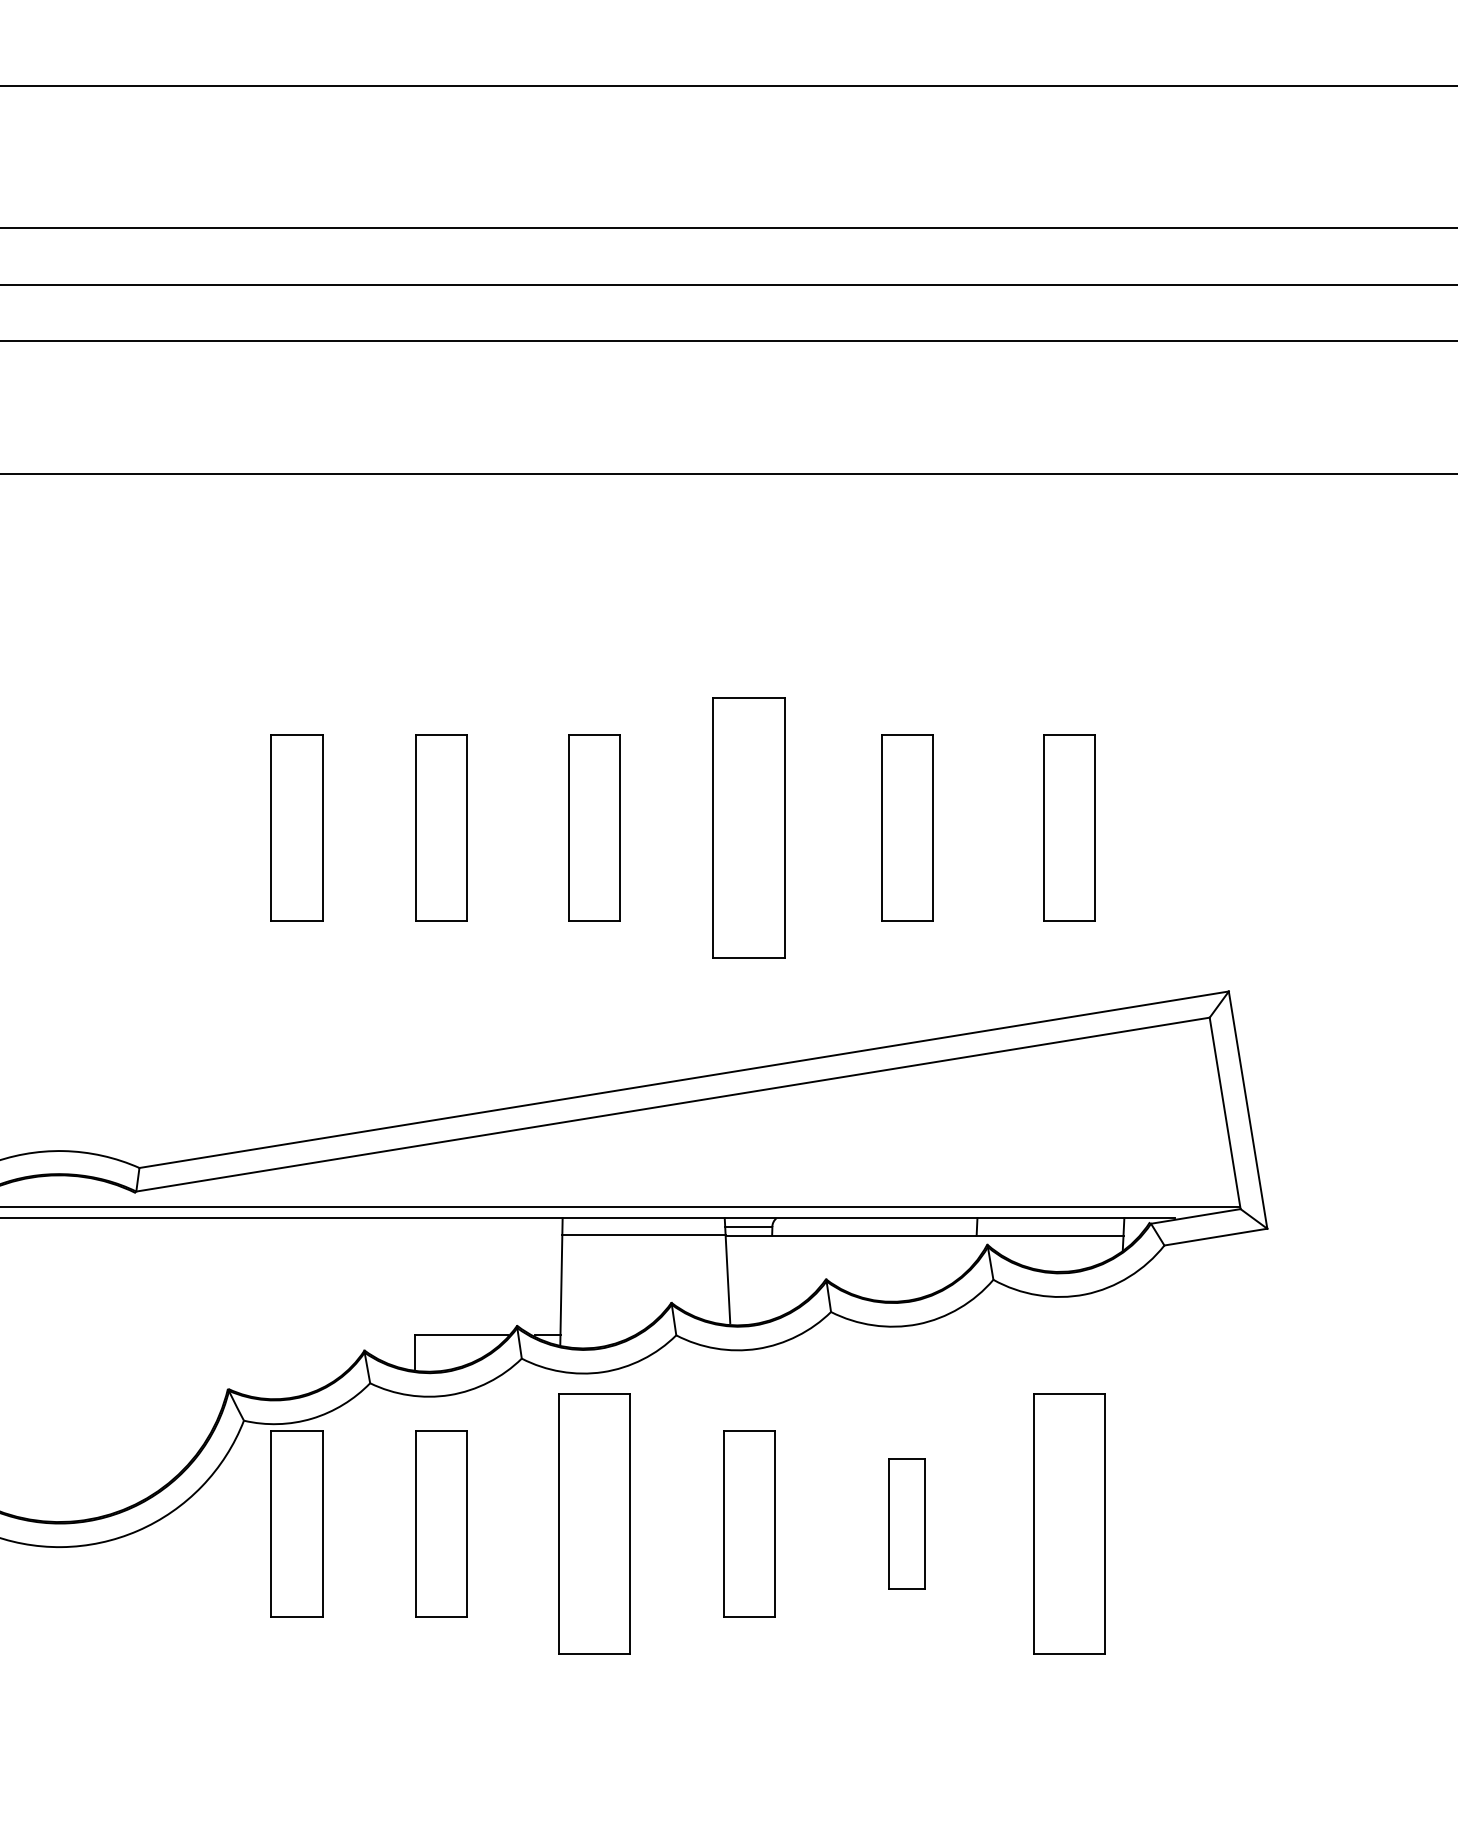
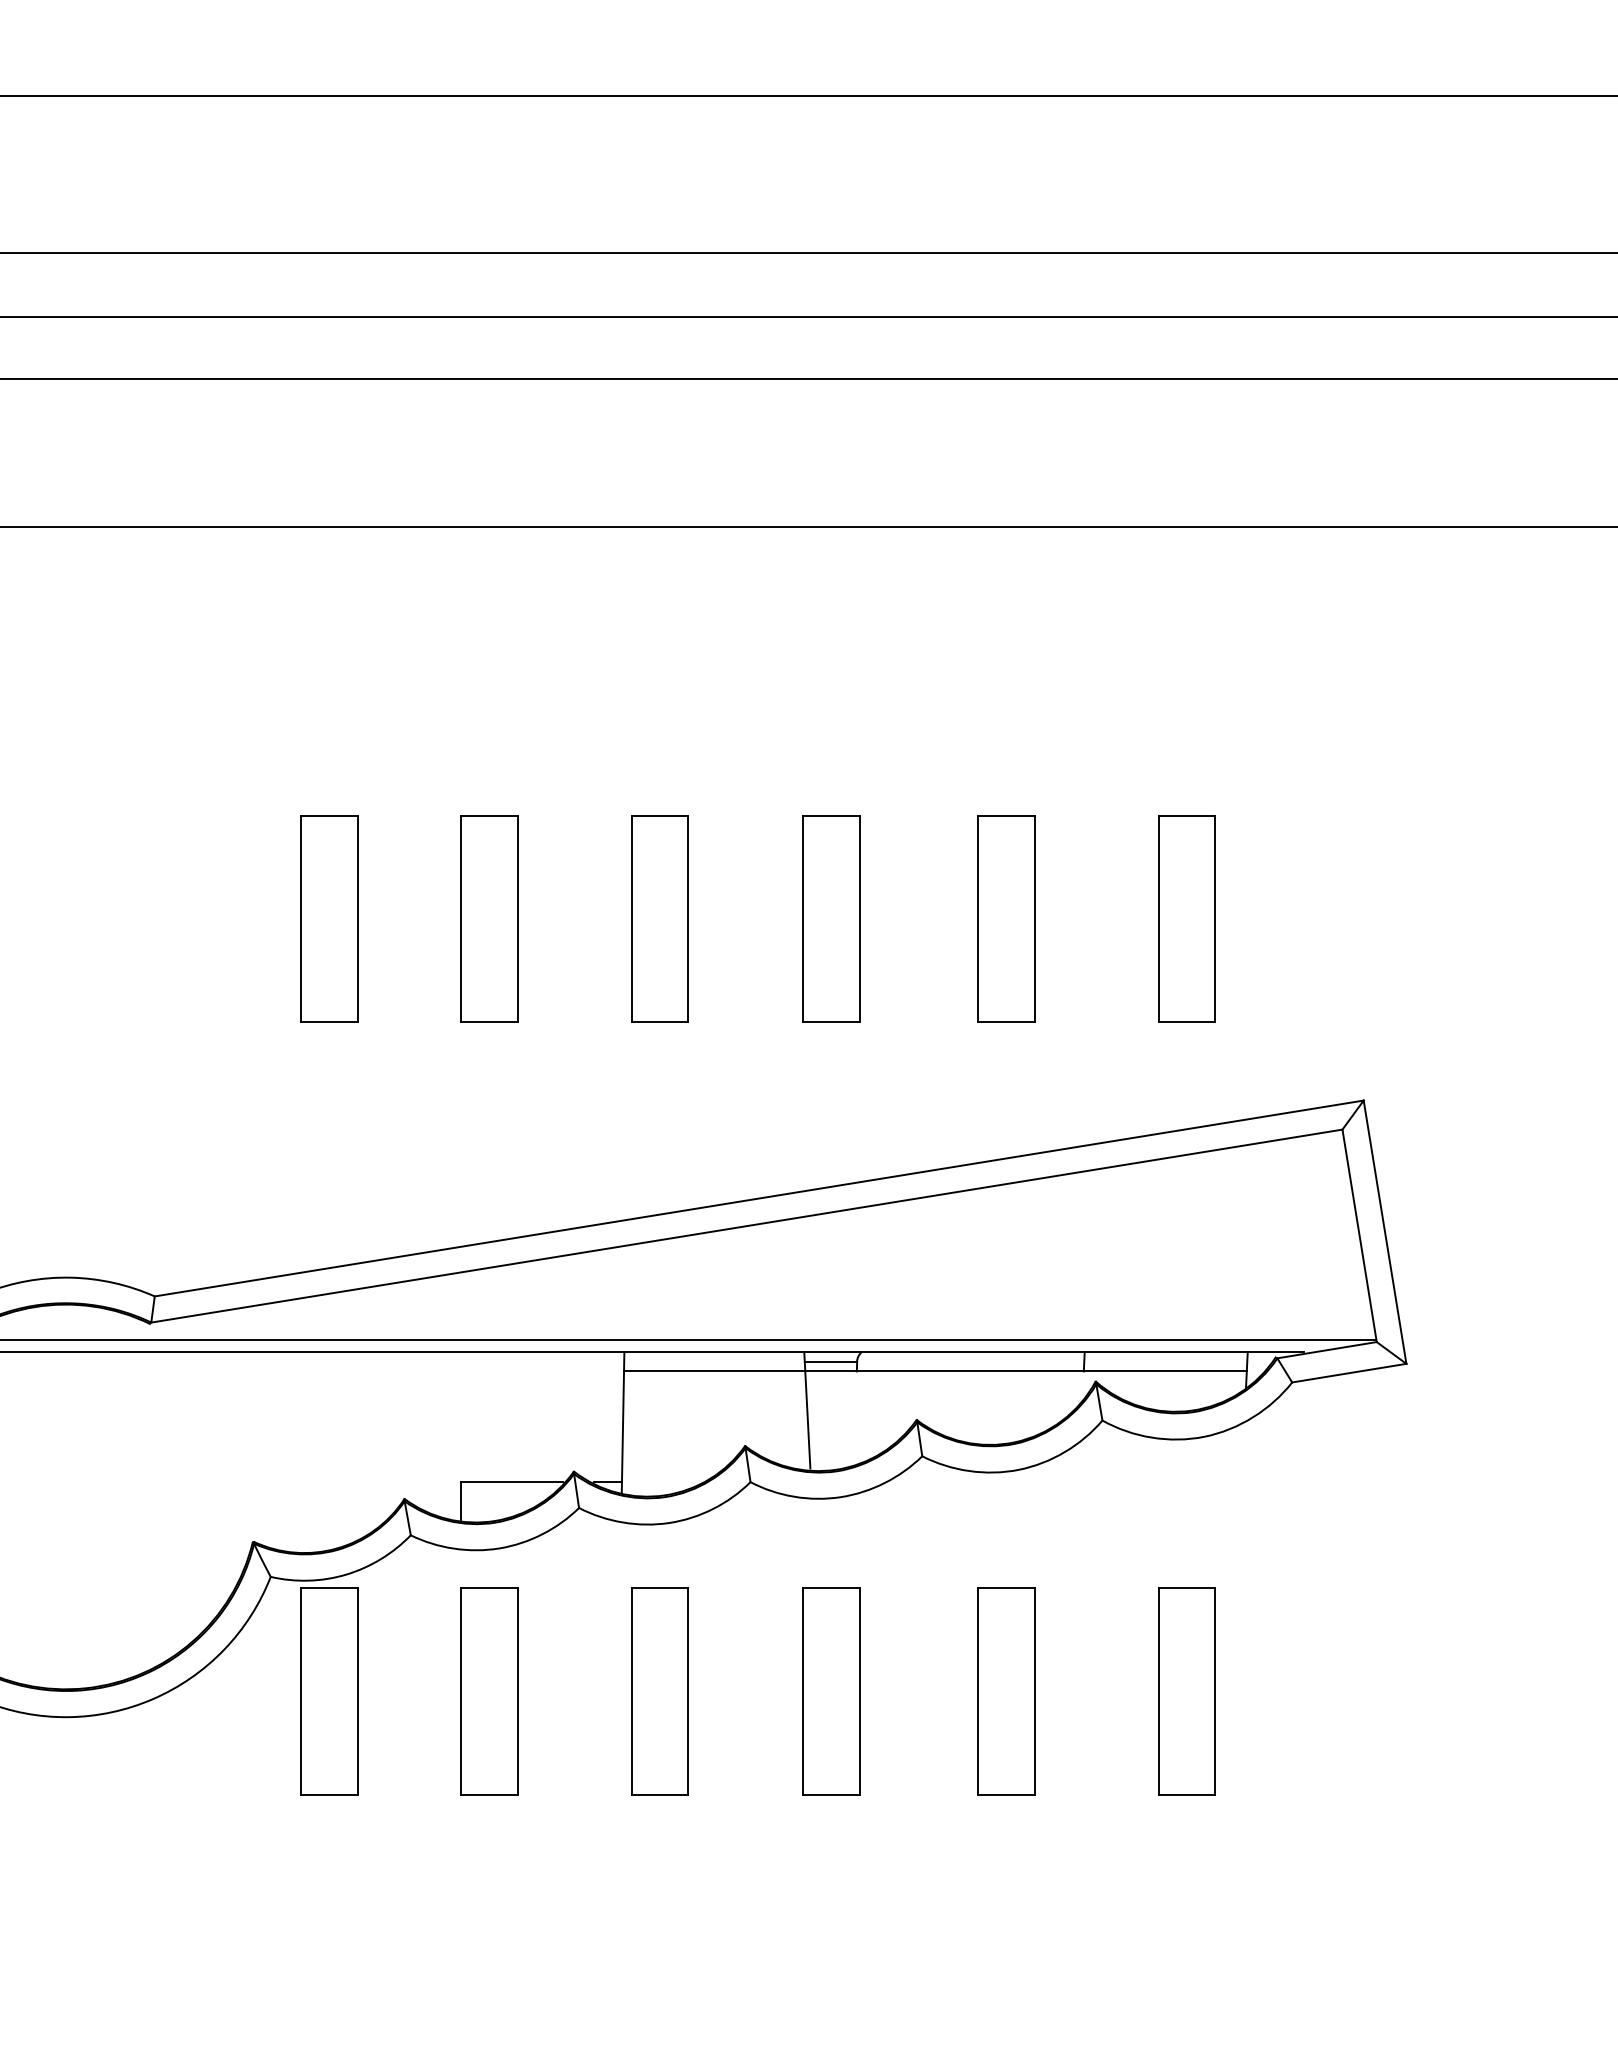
part: (749, 827) -> (831, 918), size x0.71
part: (594, 1523) -> (659, 1691), size x0.71
part: (906, 1523) -> (1006, 1691), size x1.43
part: (1069, 1523) -> (1186, 1691), size x0.71

